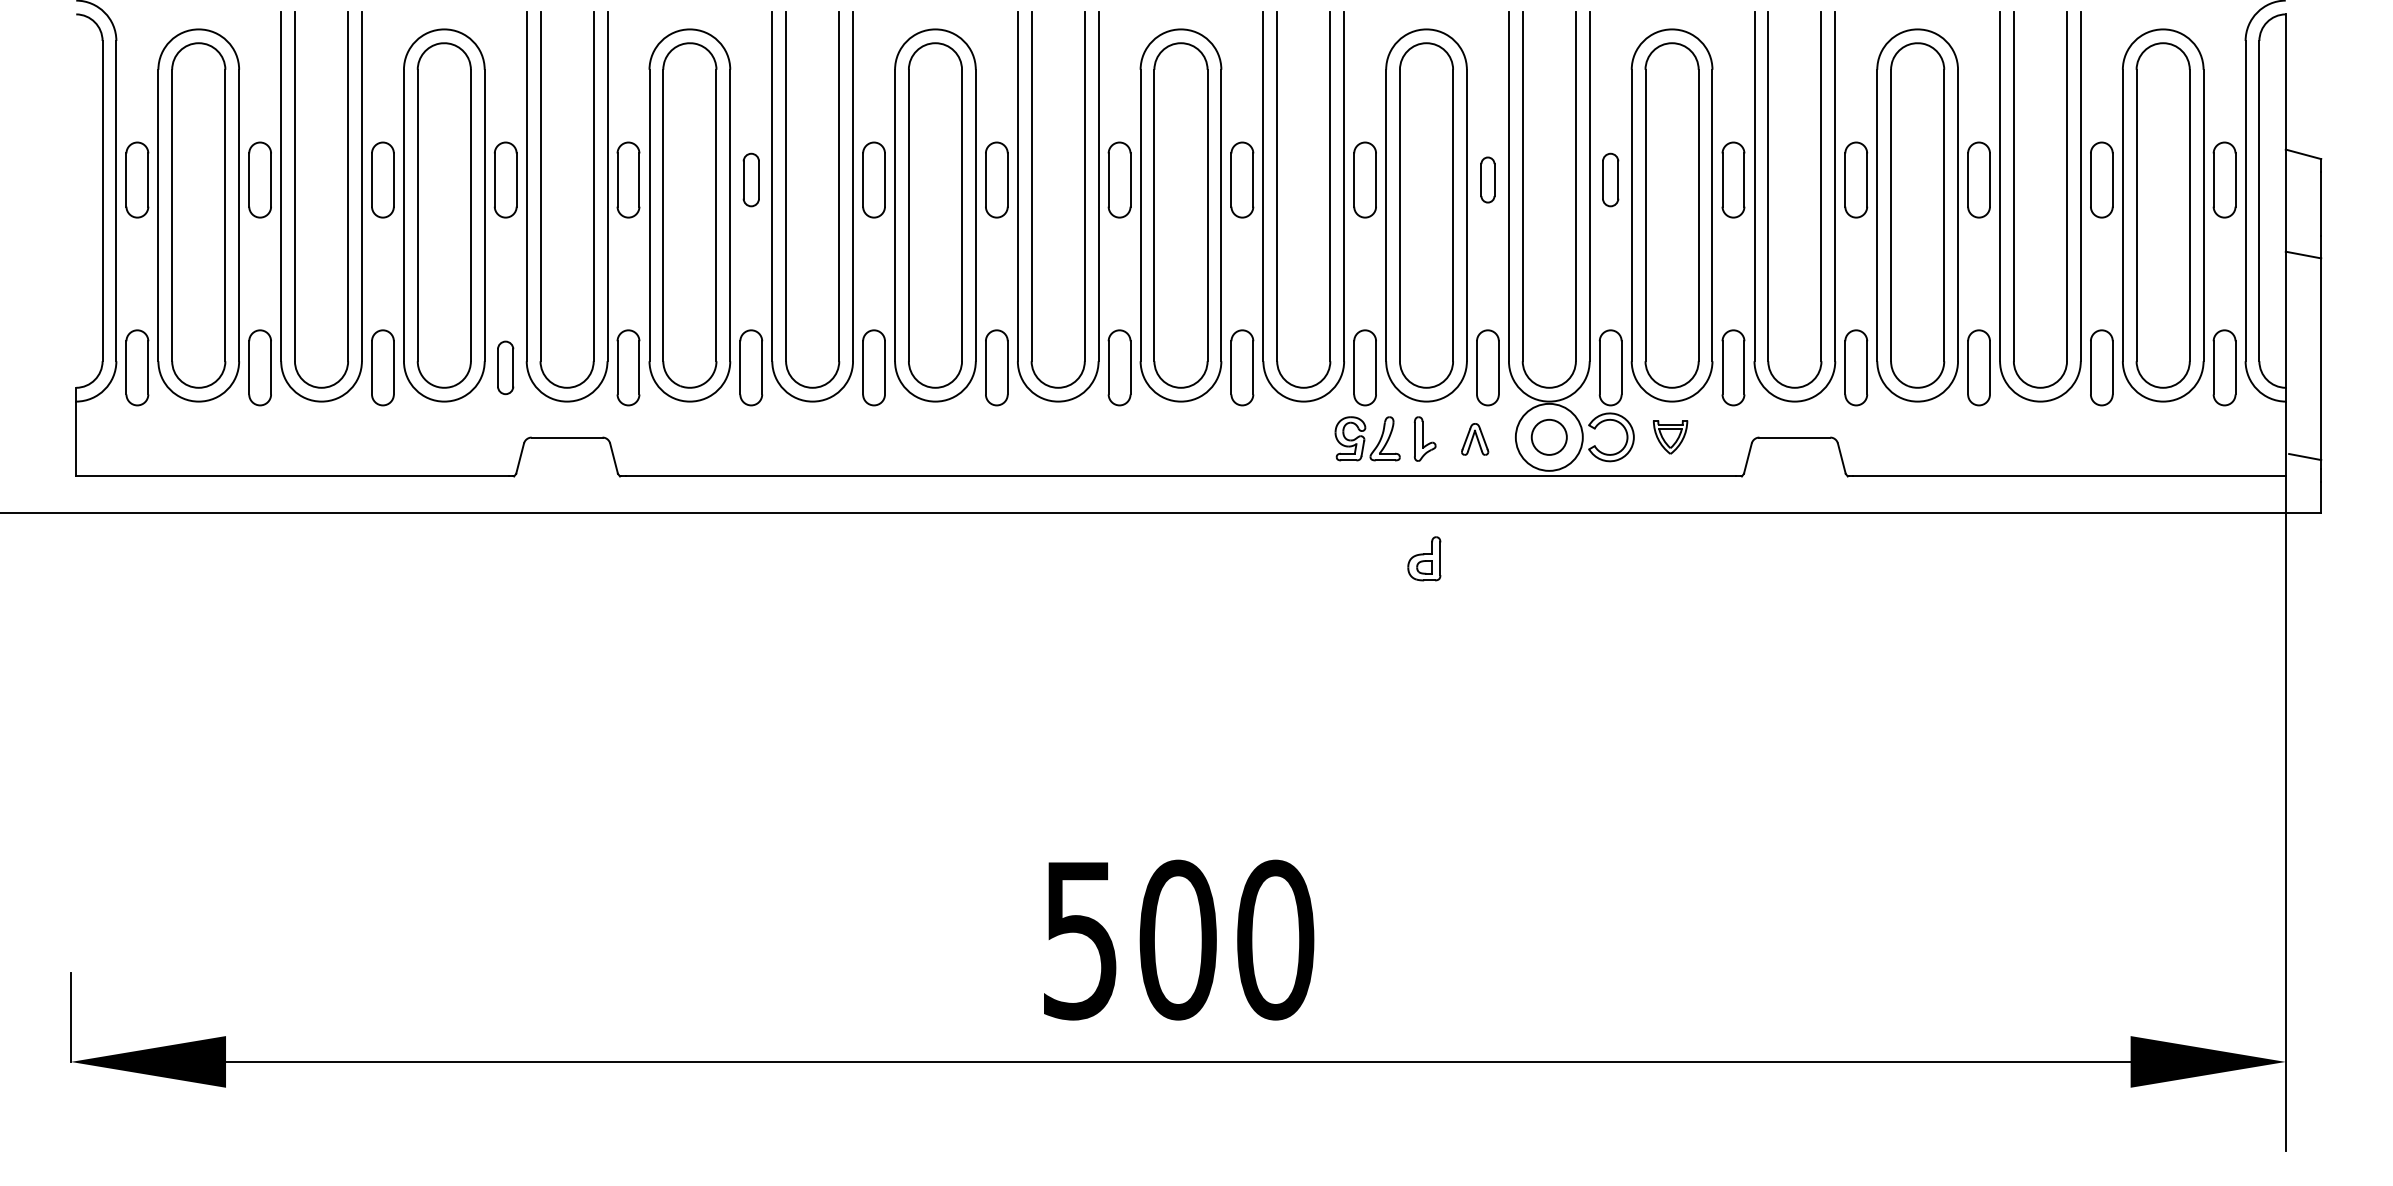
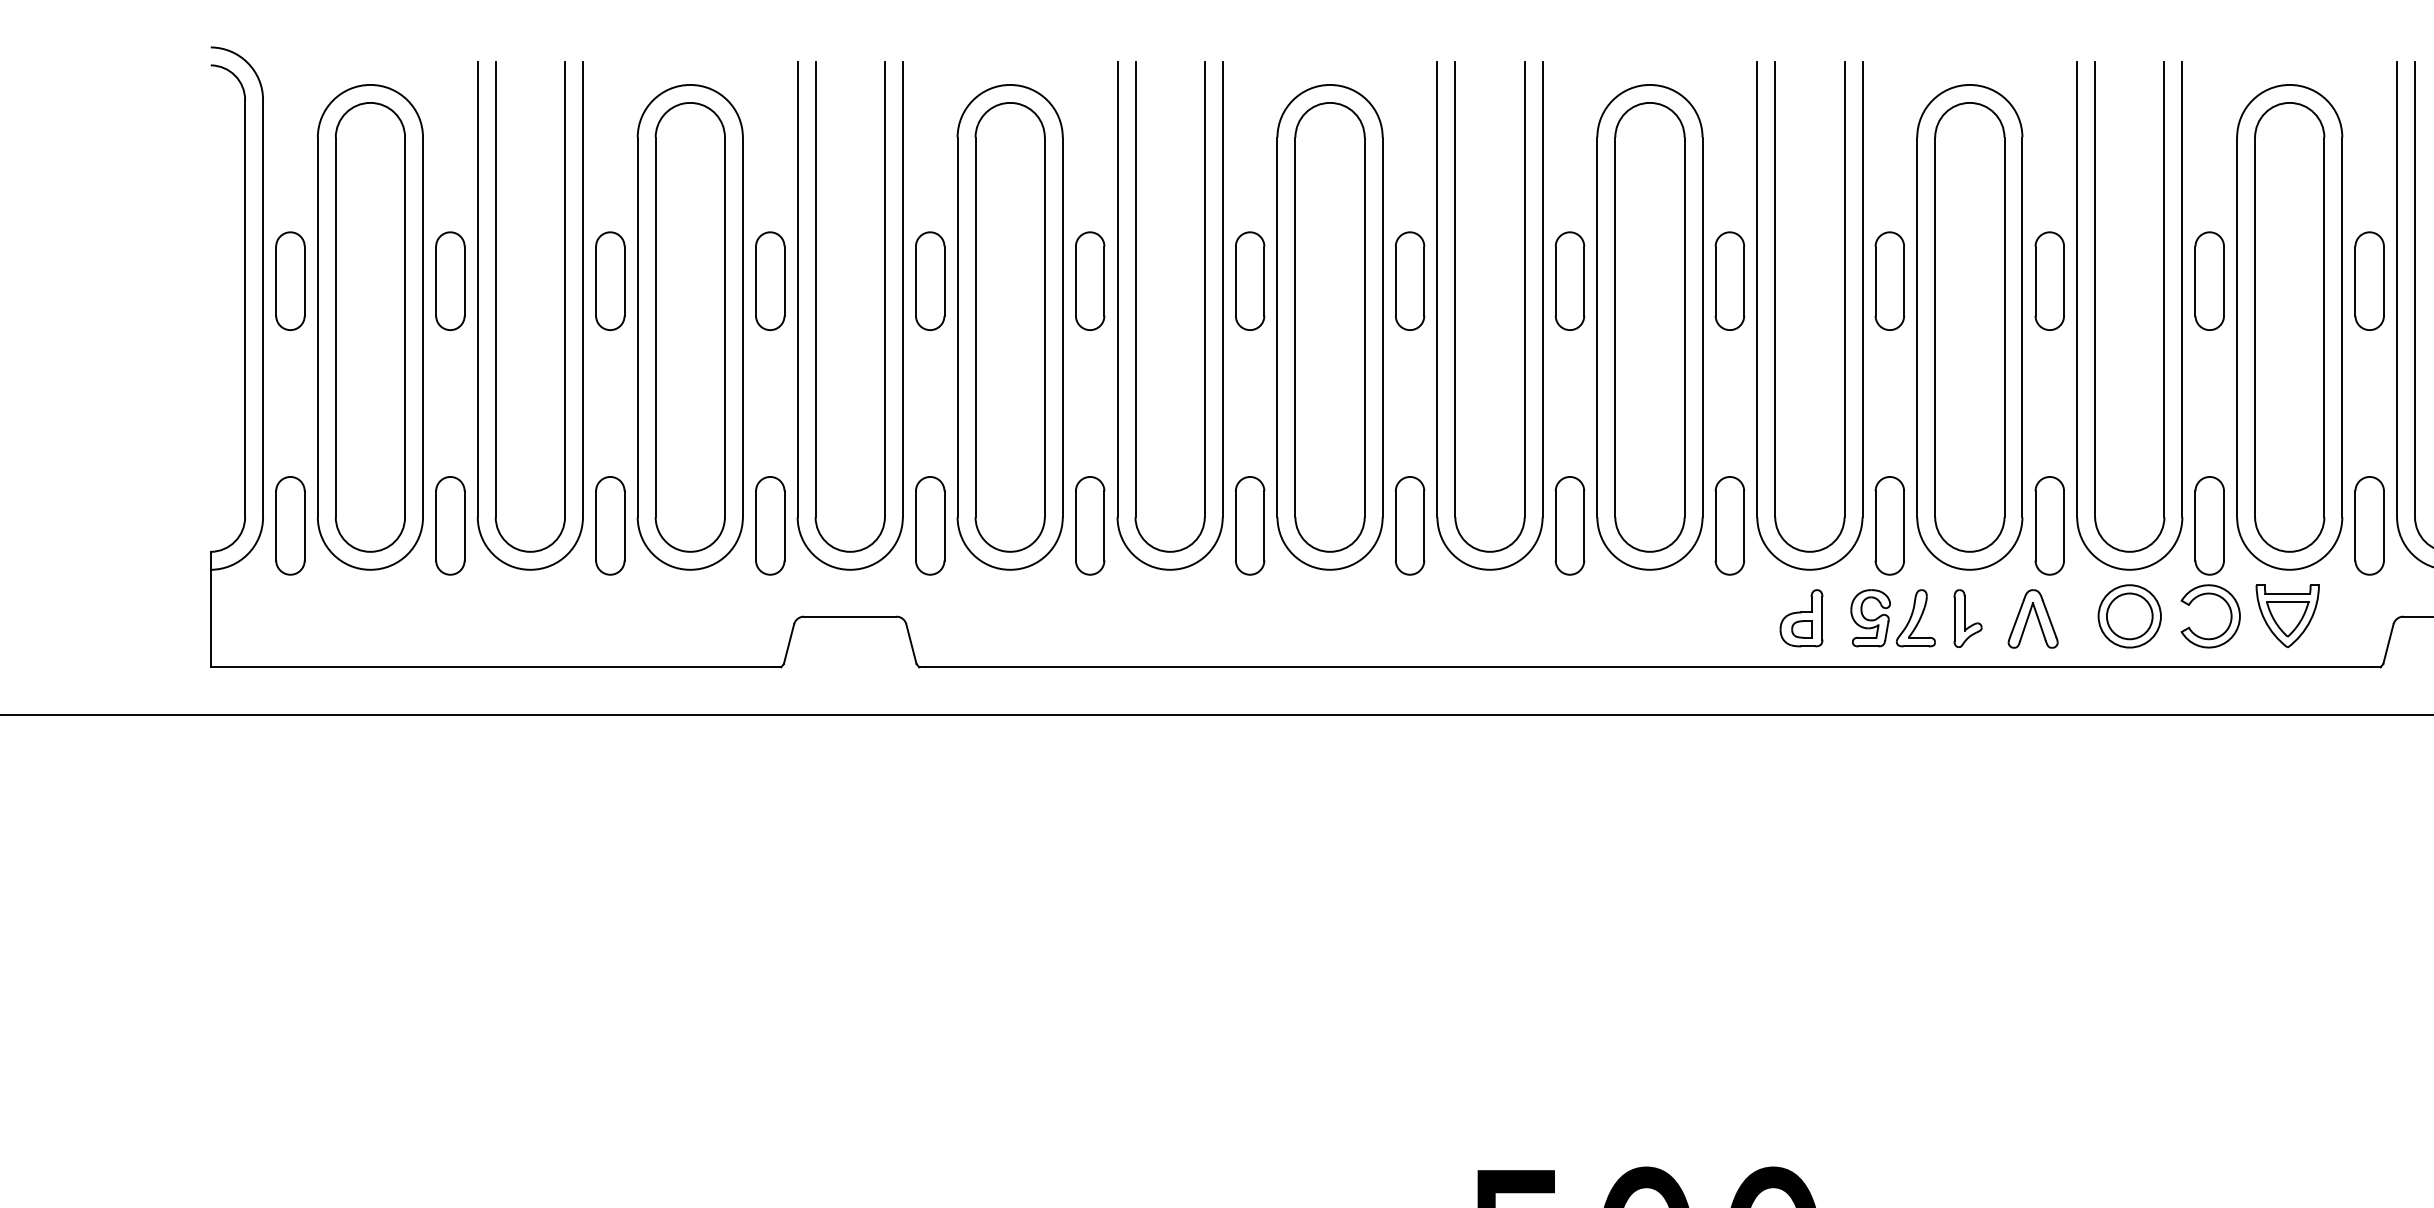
part: (751, 179) -> (1090, 280), size x1.43
part: (1487, 179) -> (2049, 280), size x1.67
part: (1610, 179) -> (2209, 280), size x1.43
part: (505, 367) -> (769, 525), size x1.43
part: (1670, 436) -> (2287, 615), size x1.43
circle: (1549, 437) -> (2130, 616), size x0.71
part: (1474, 439) -> (2032, 619), size x1.43
part: (1424, 558) -> (1801, 617), moved

